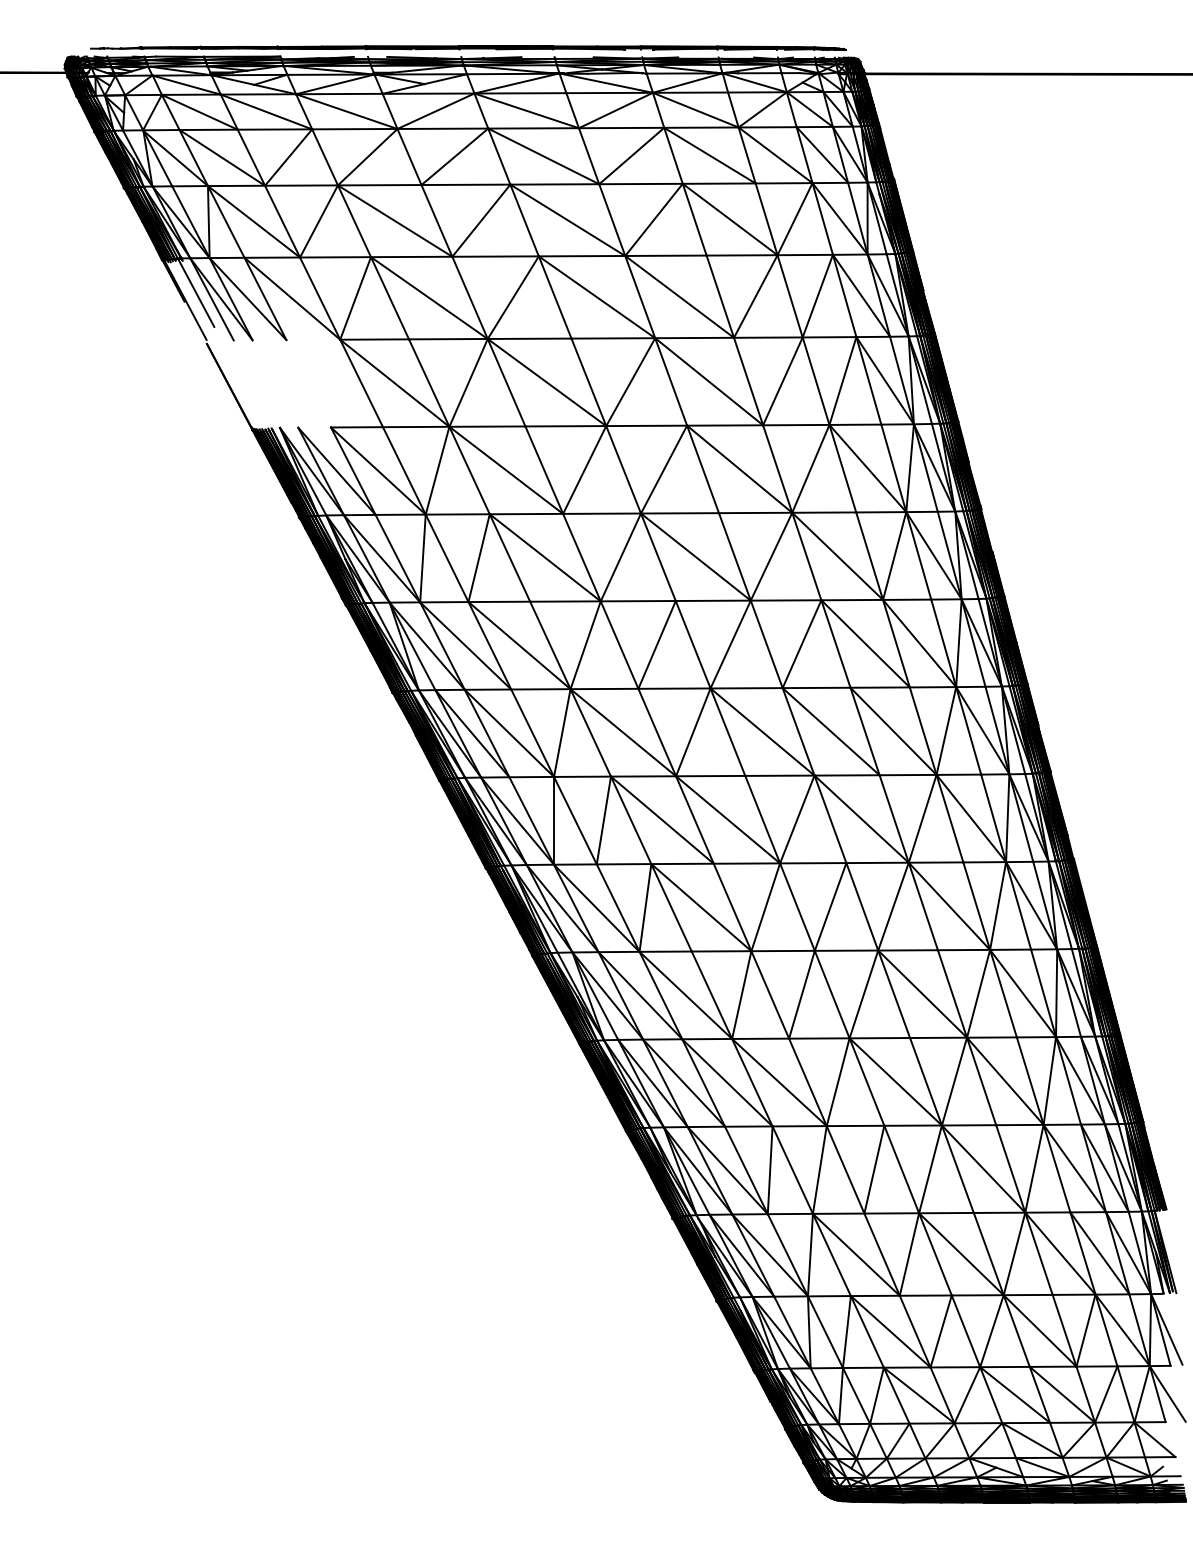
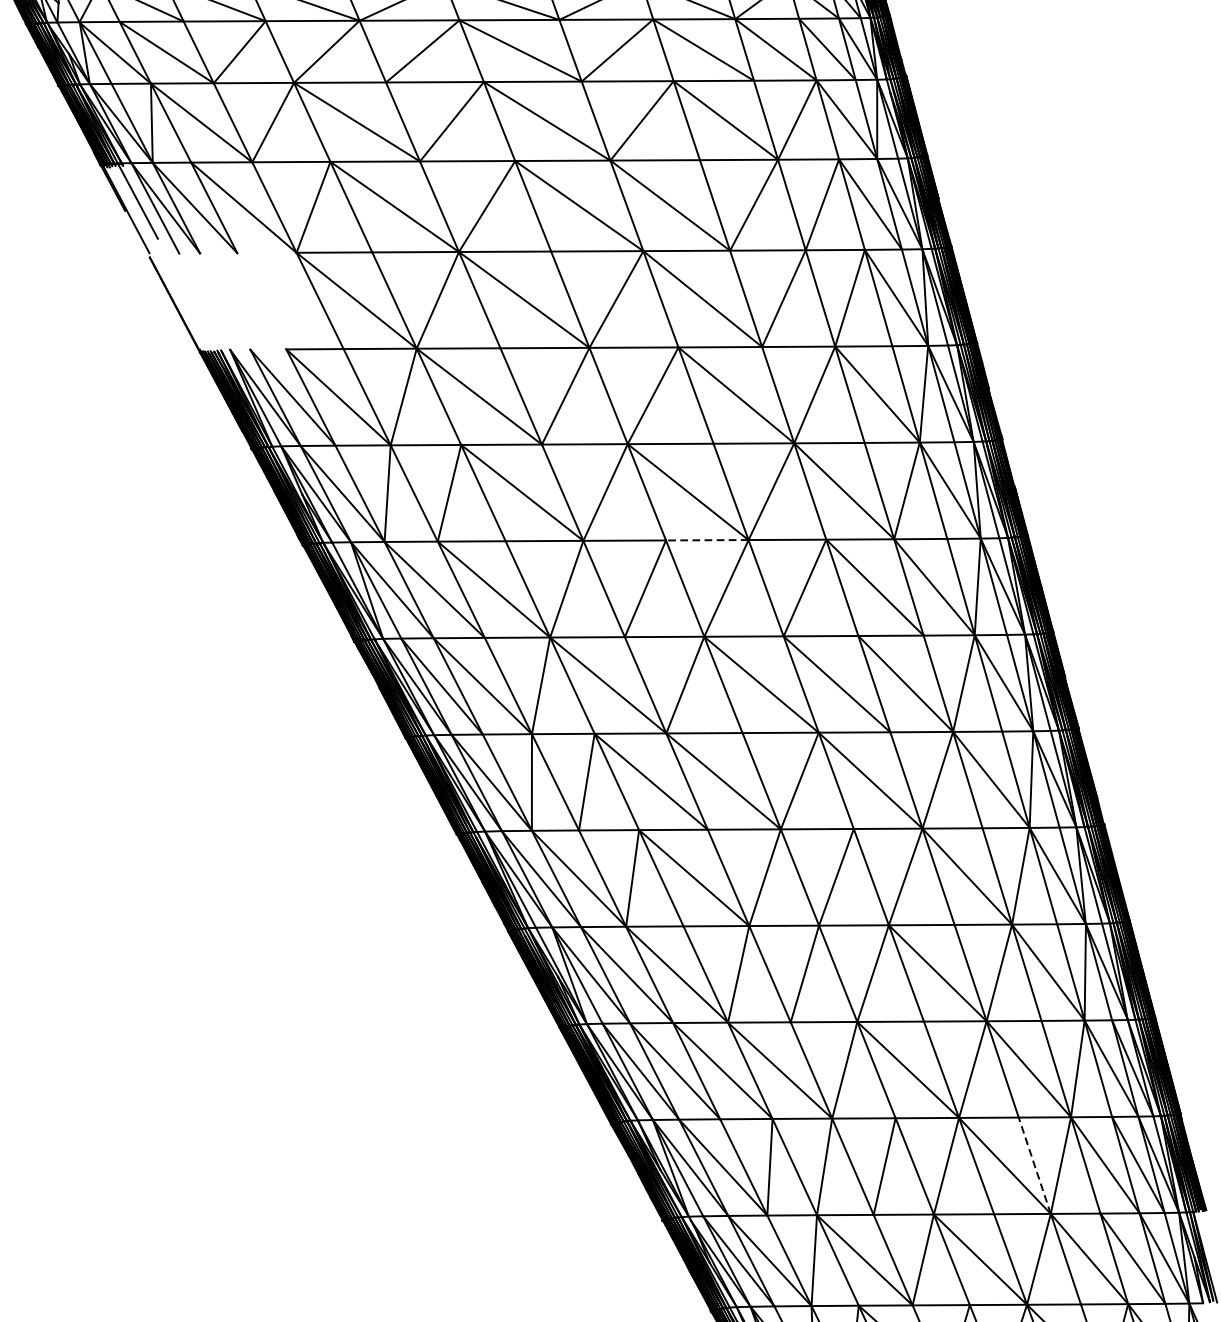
line: (713, 600) -> (707, 539), solid -> dashed
line: (1010, 1168) -> (1034, 1165), solid -> dashed

